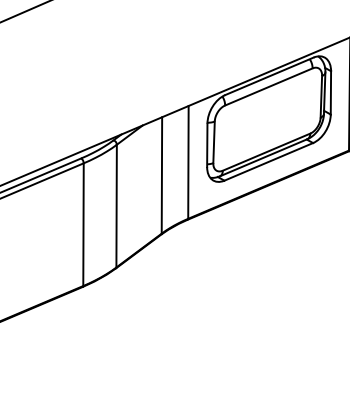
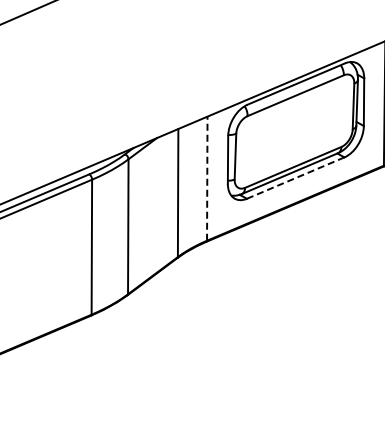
line: (188, 162) -> (207, 178), solid -> dashed
line: (268, 162) -> (295, 178), solid -> dashed

